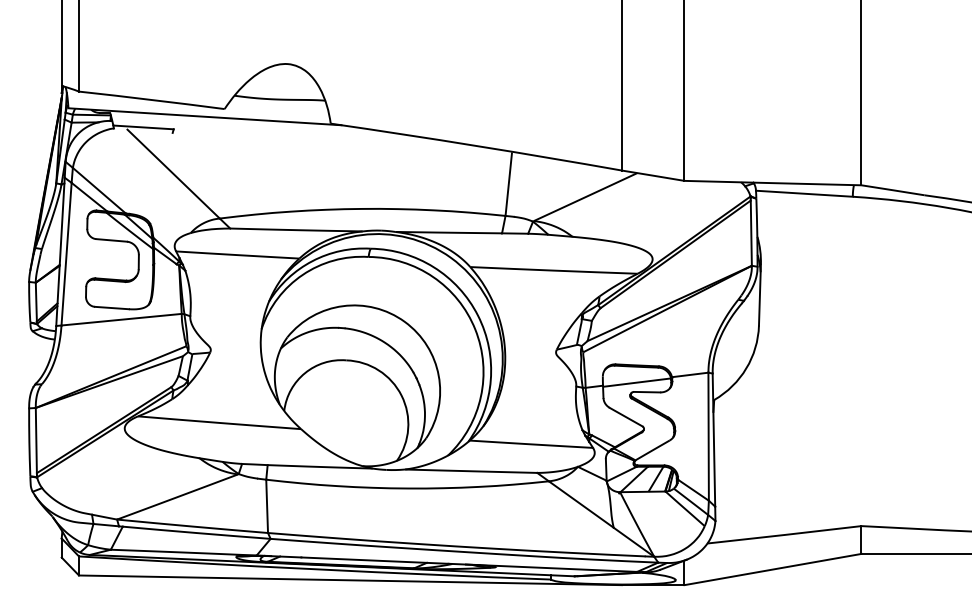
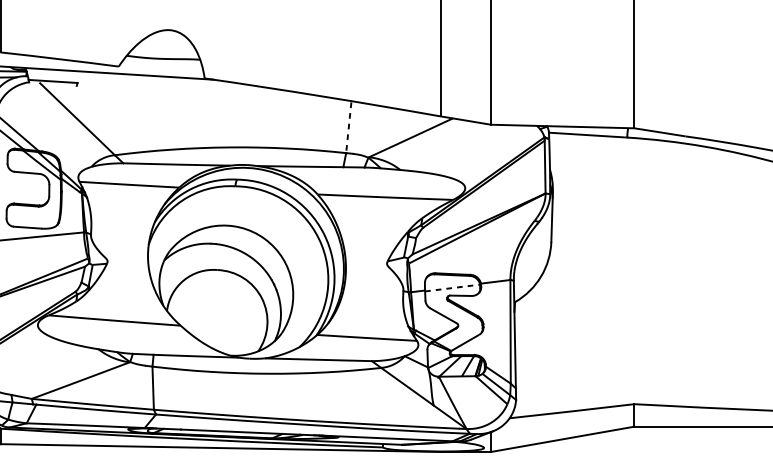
line: (508, 185) -> (348, 128), solid -> dashed
line: (636, 382) -> (452, 287), solid -> dashed

